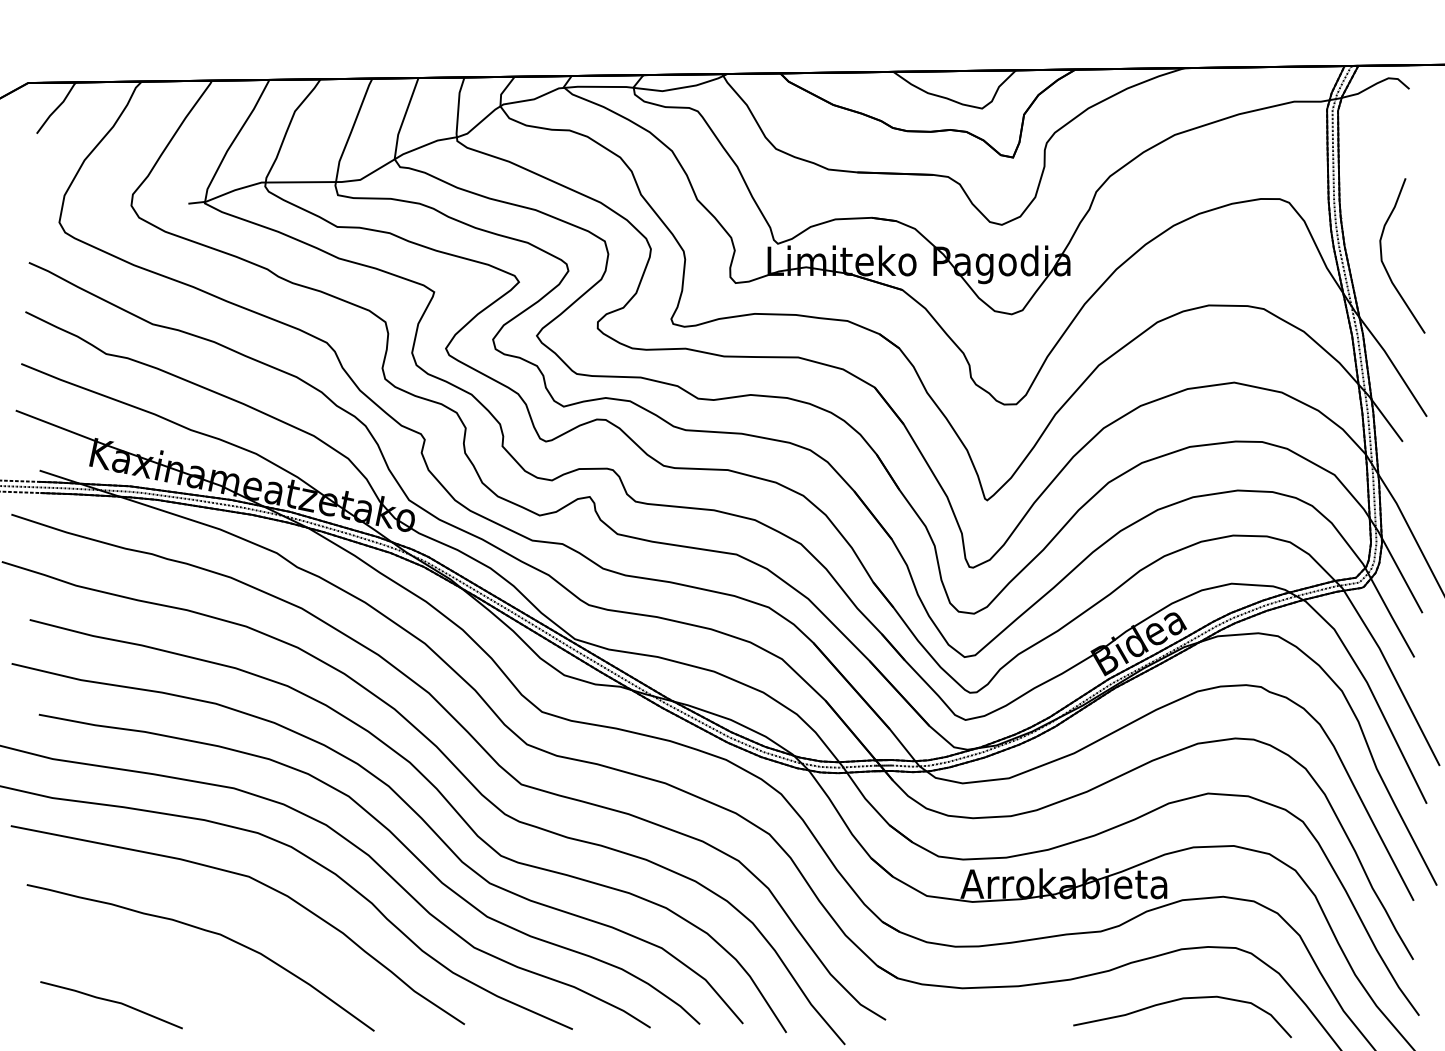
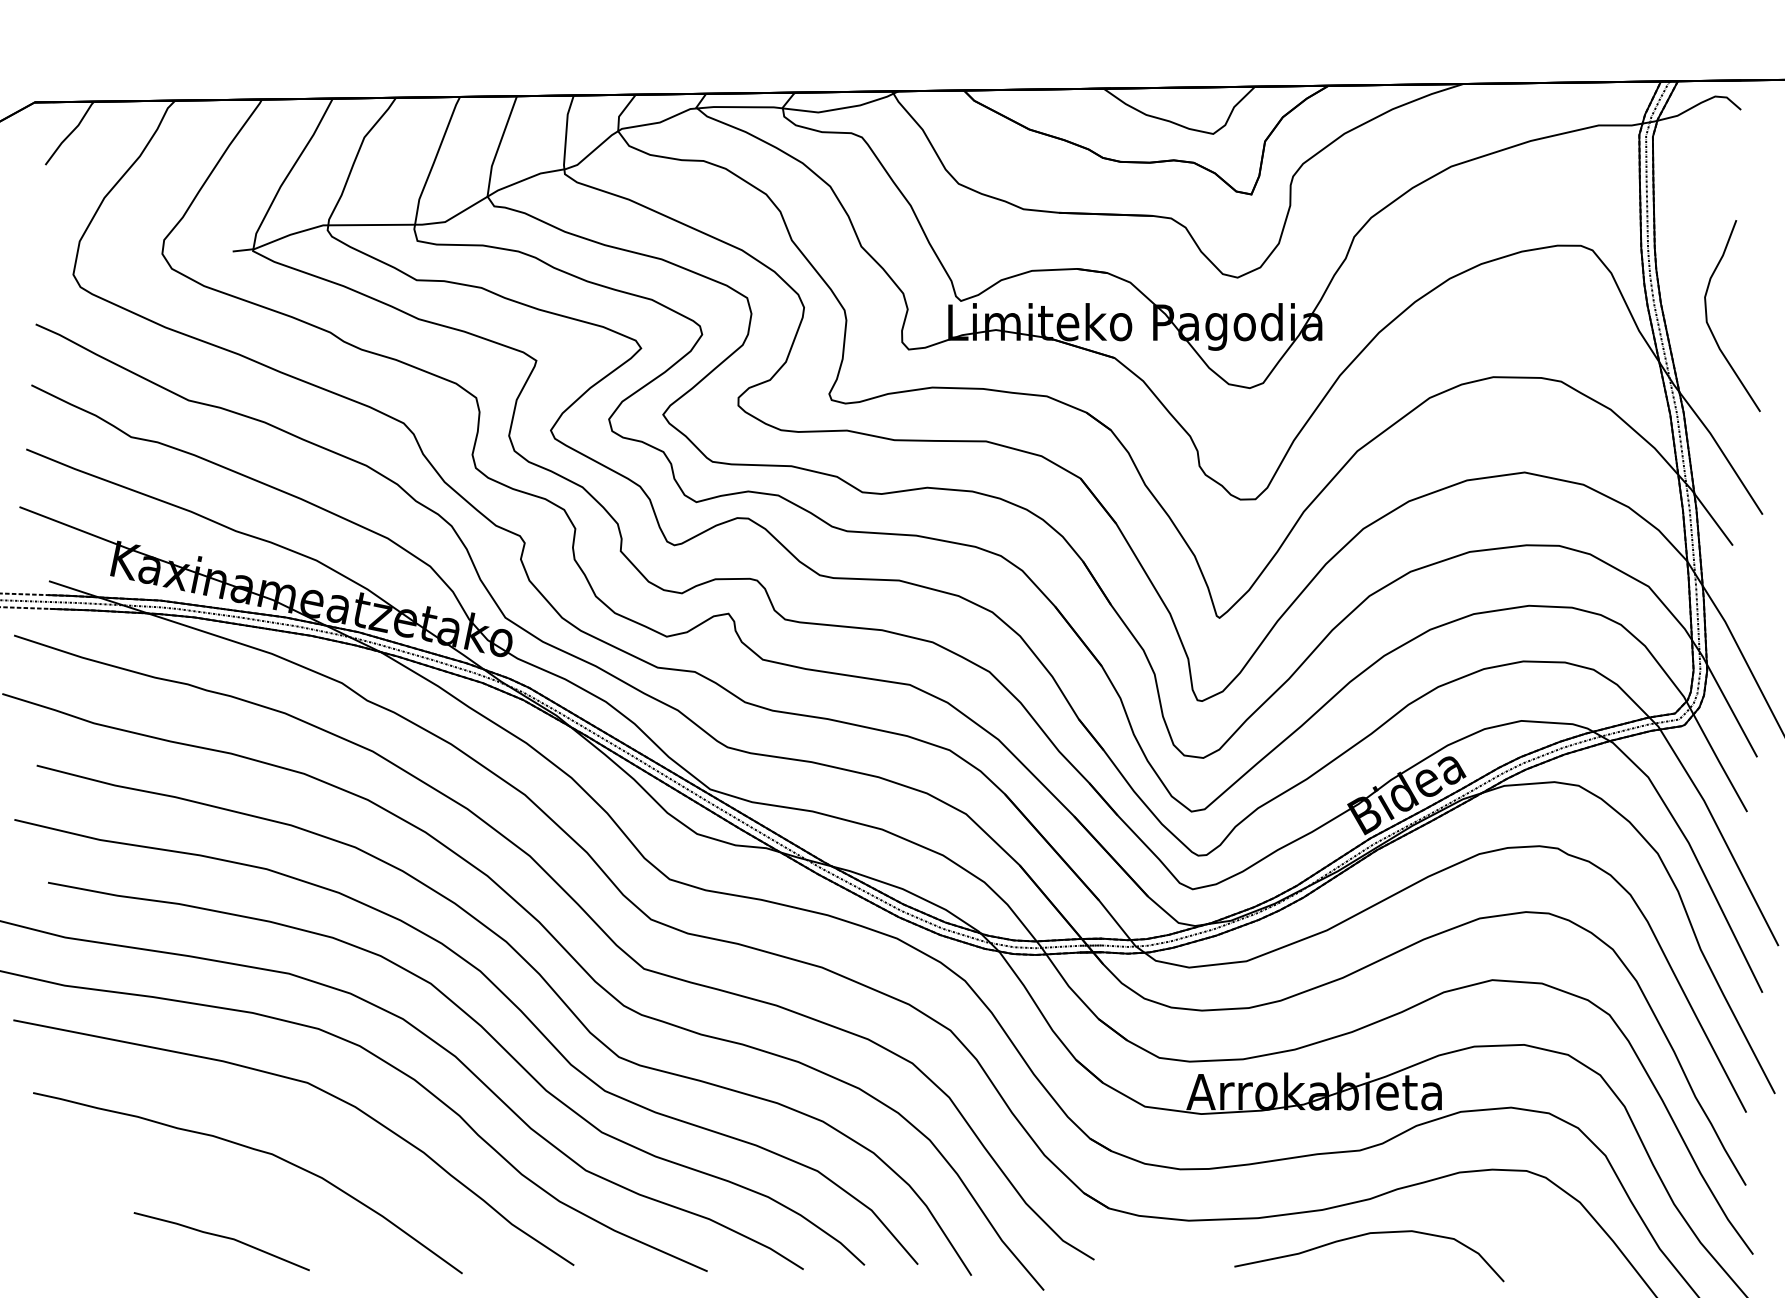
part: (1179, 1000) -> (1365, 1235), moved
line: (112, 1002) -> (222, 1238), moved

